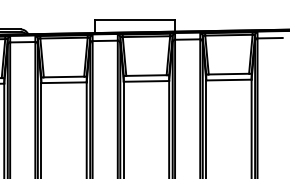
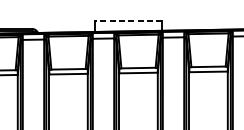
line: (134, 20) -> (128, 21), solid -> dashed

